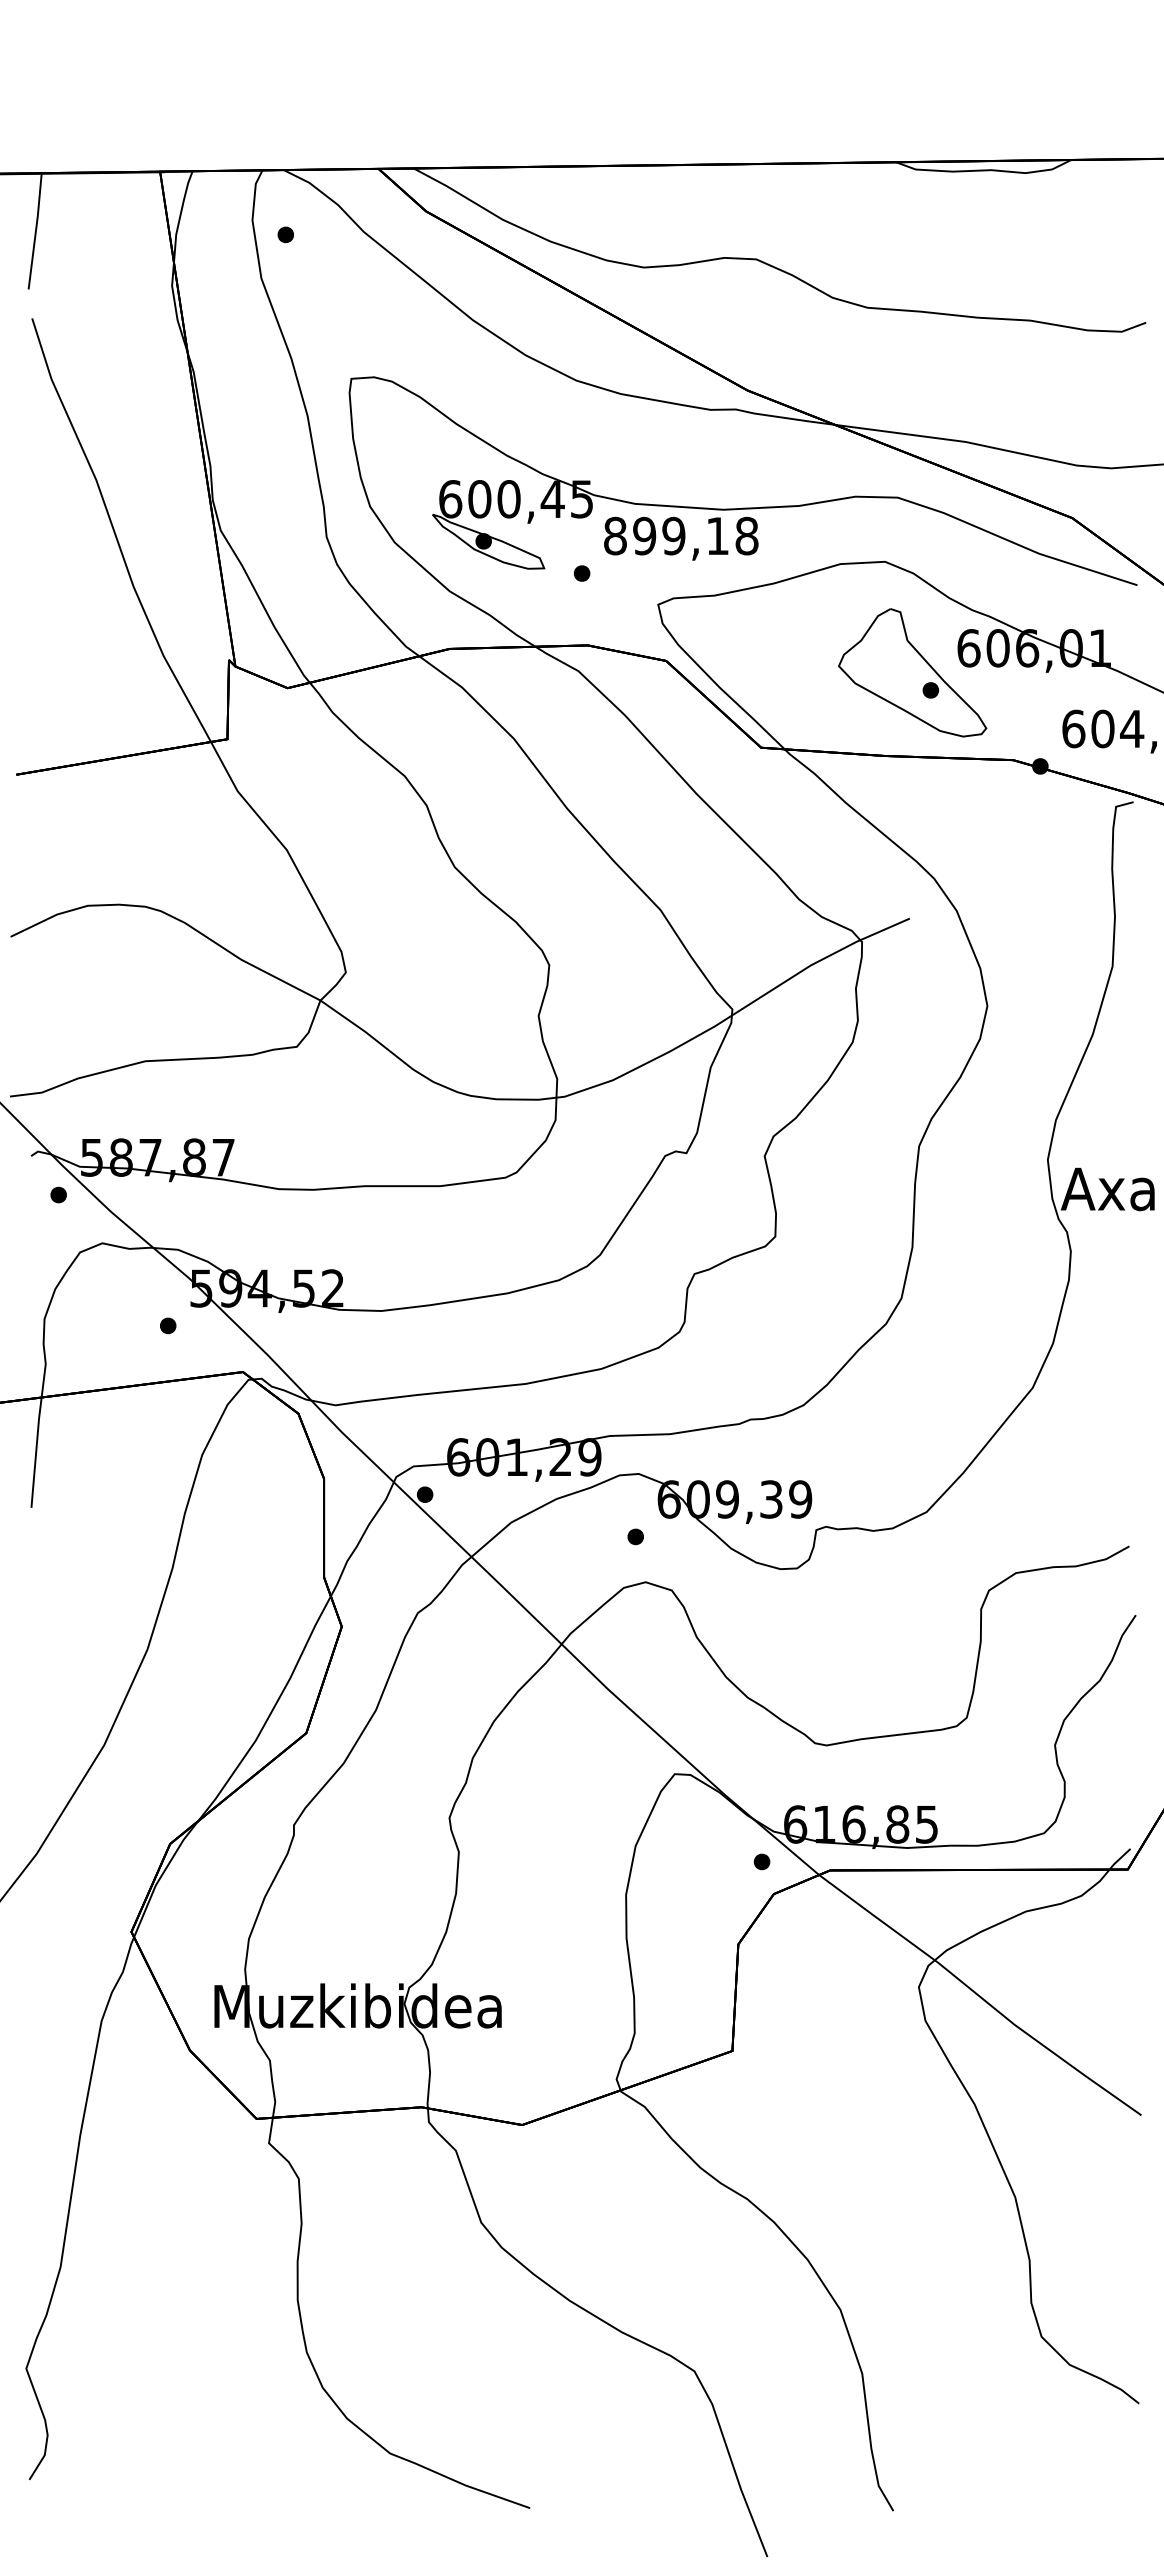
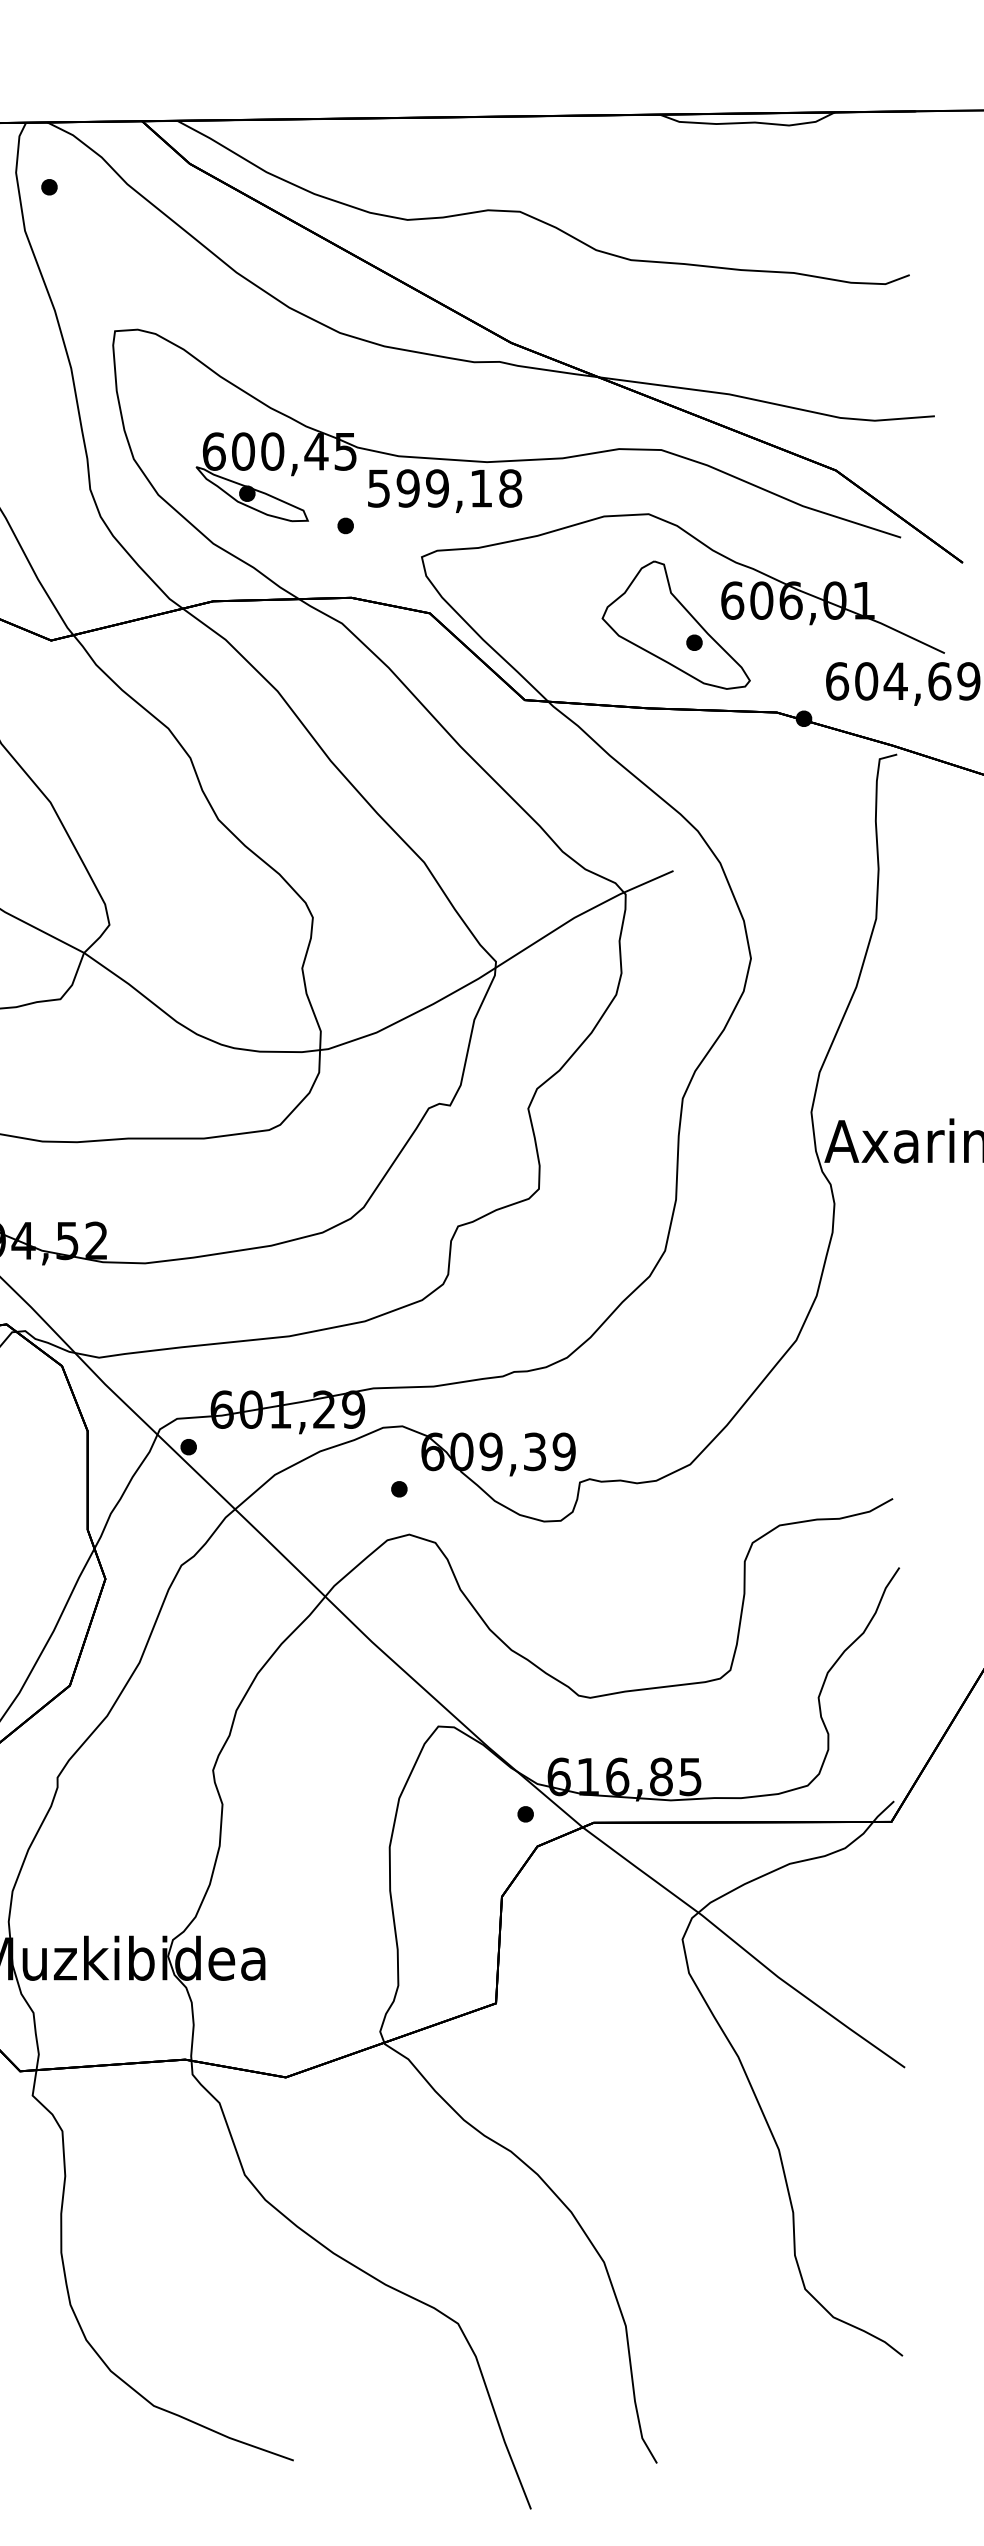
text: (615, 535) -> (379, 487), 899,18 -> 599,18

